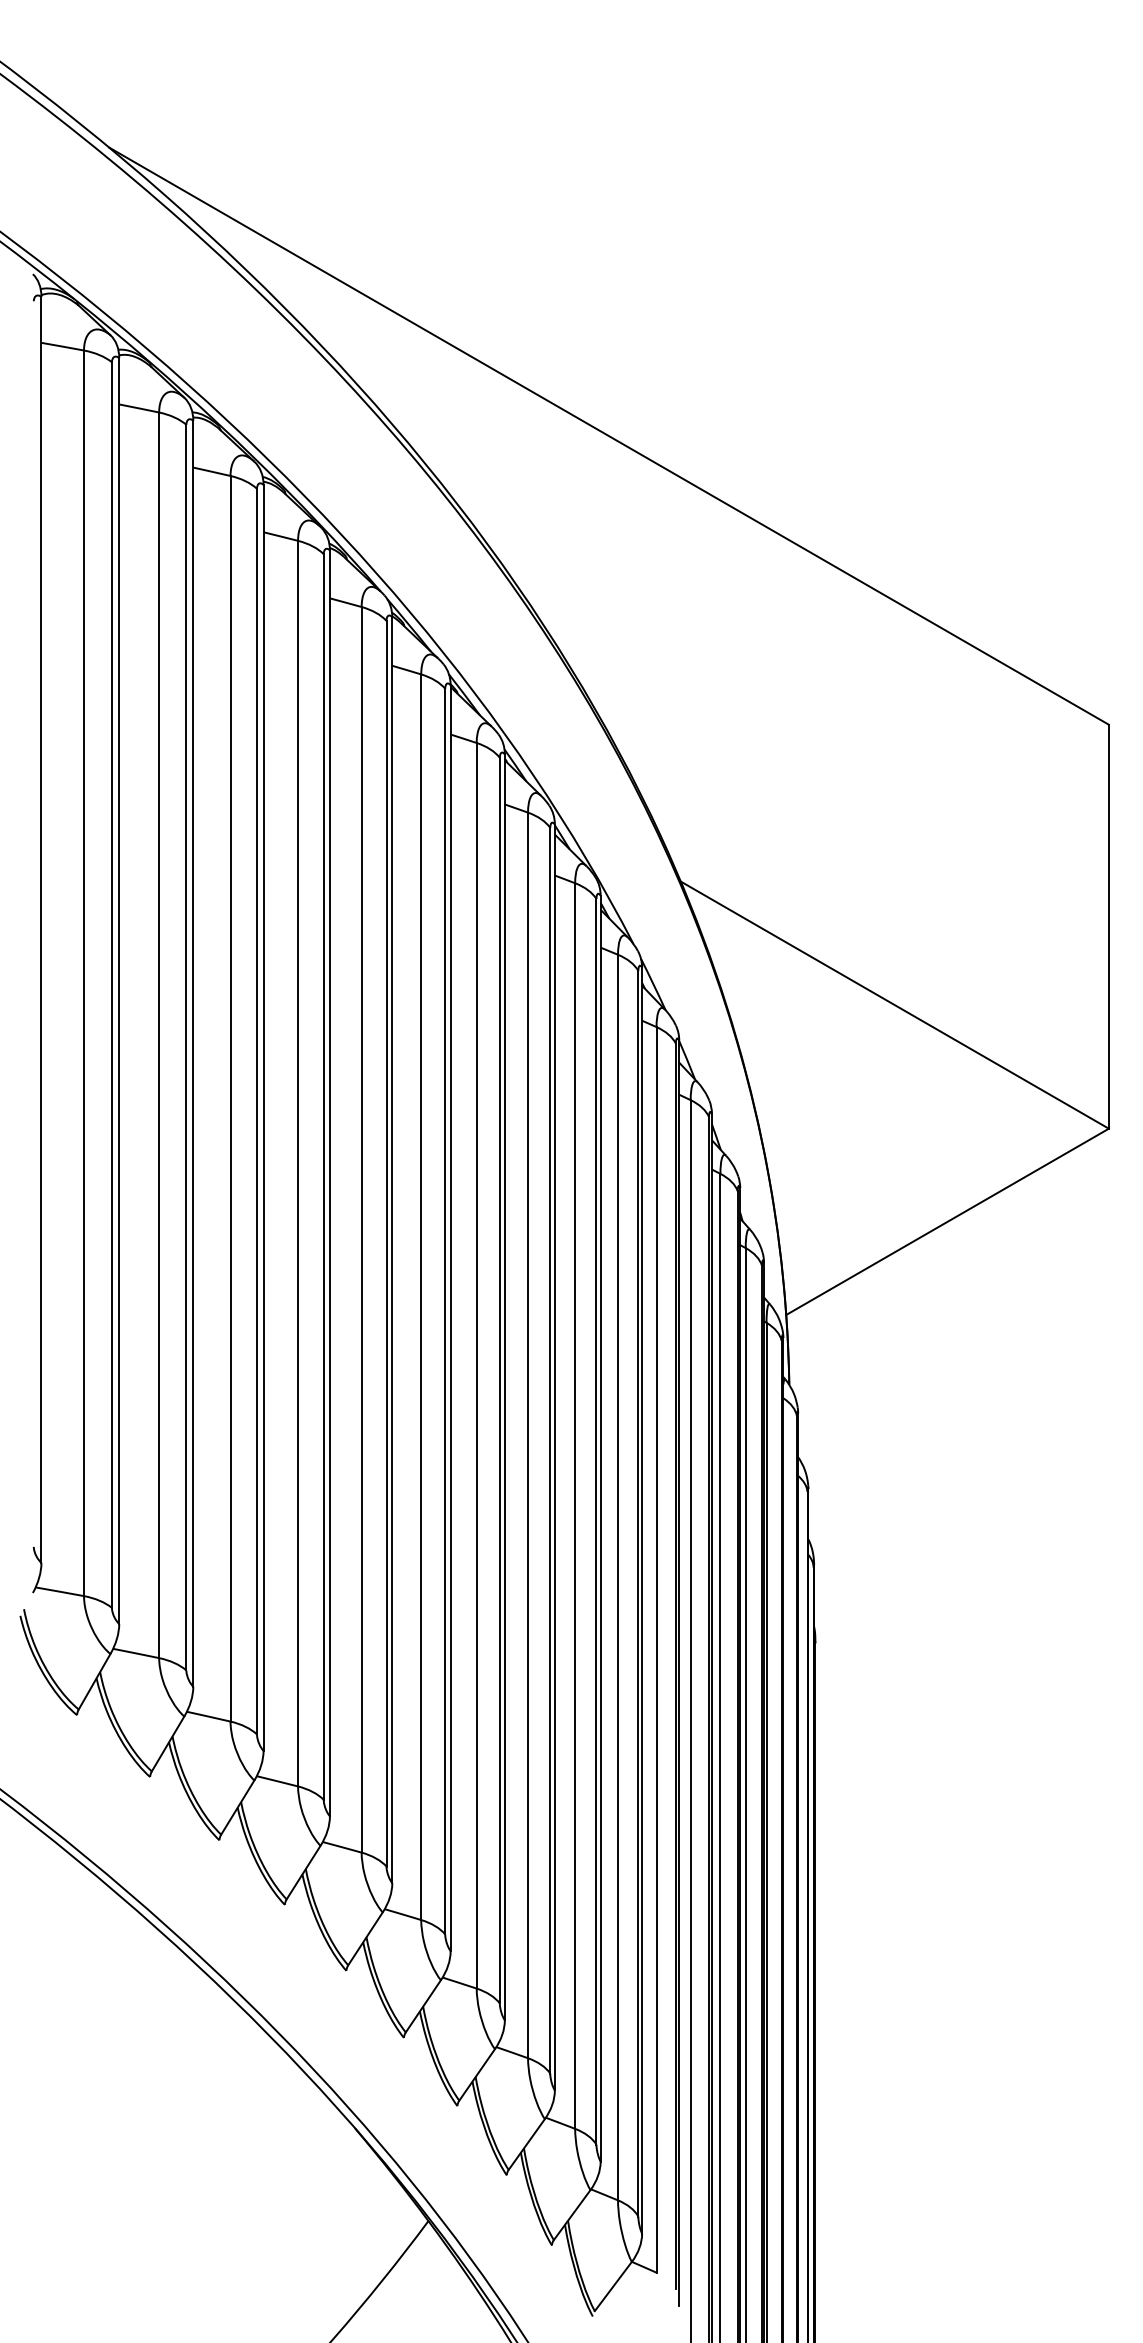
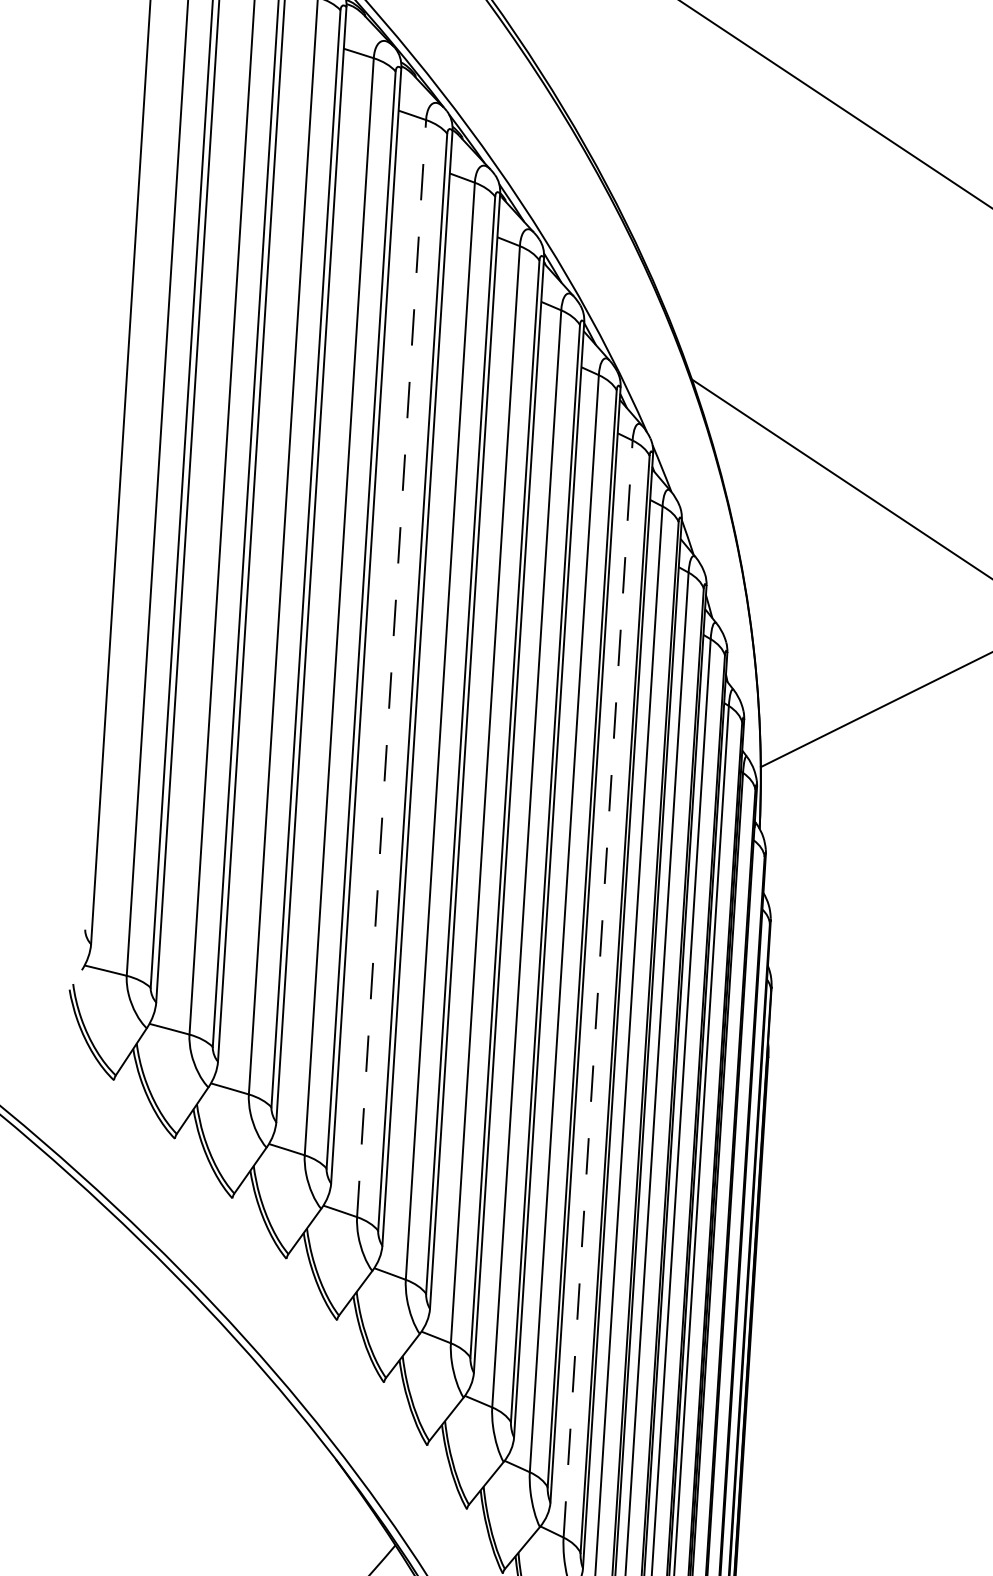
line: (361, 1229) -> (391, 668), solid -> dashed
line: (618, 1577) -> (598, 989), solid -> dashed

